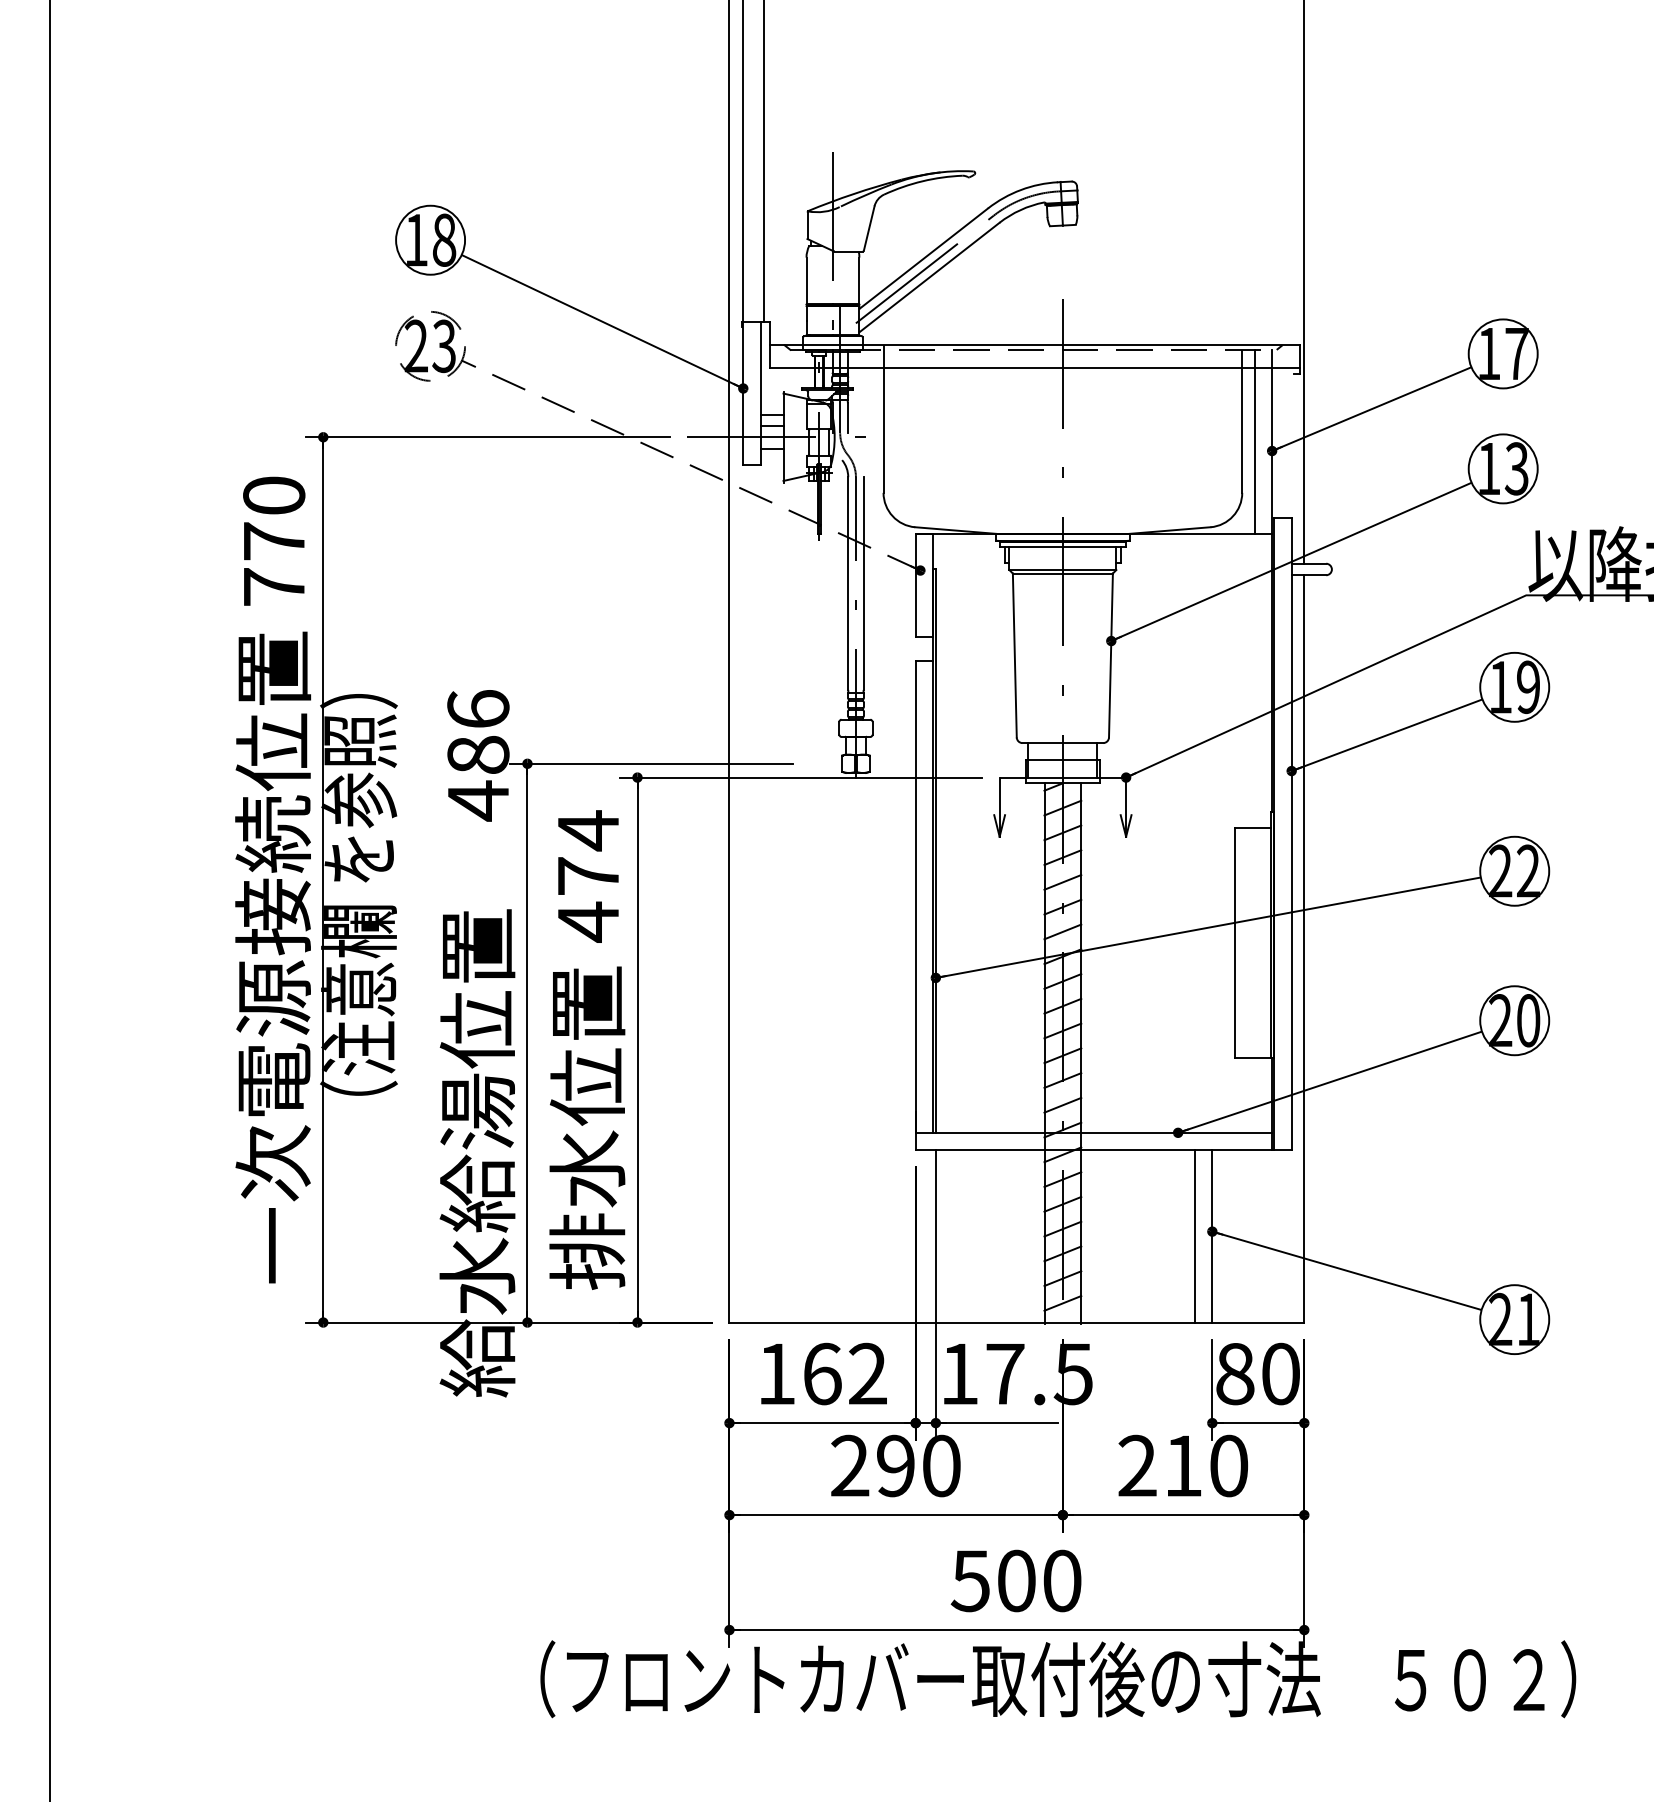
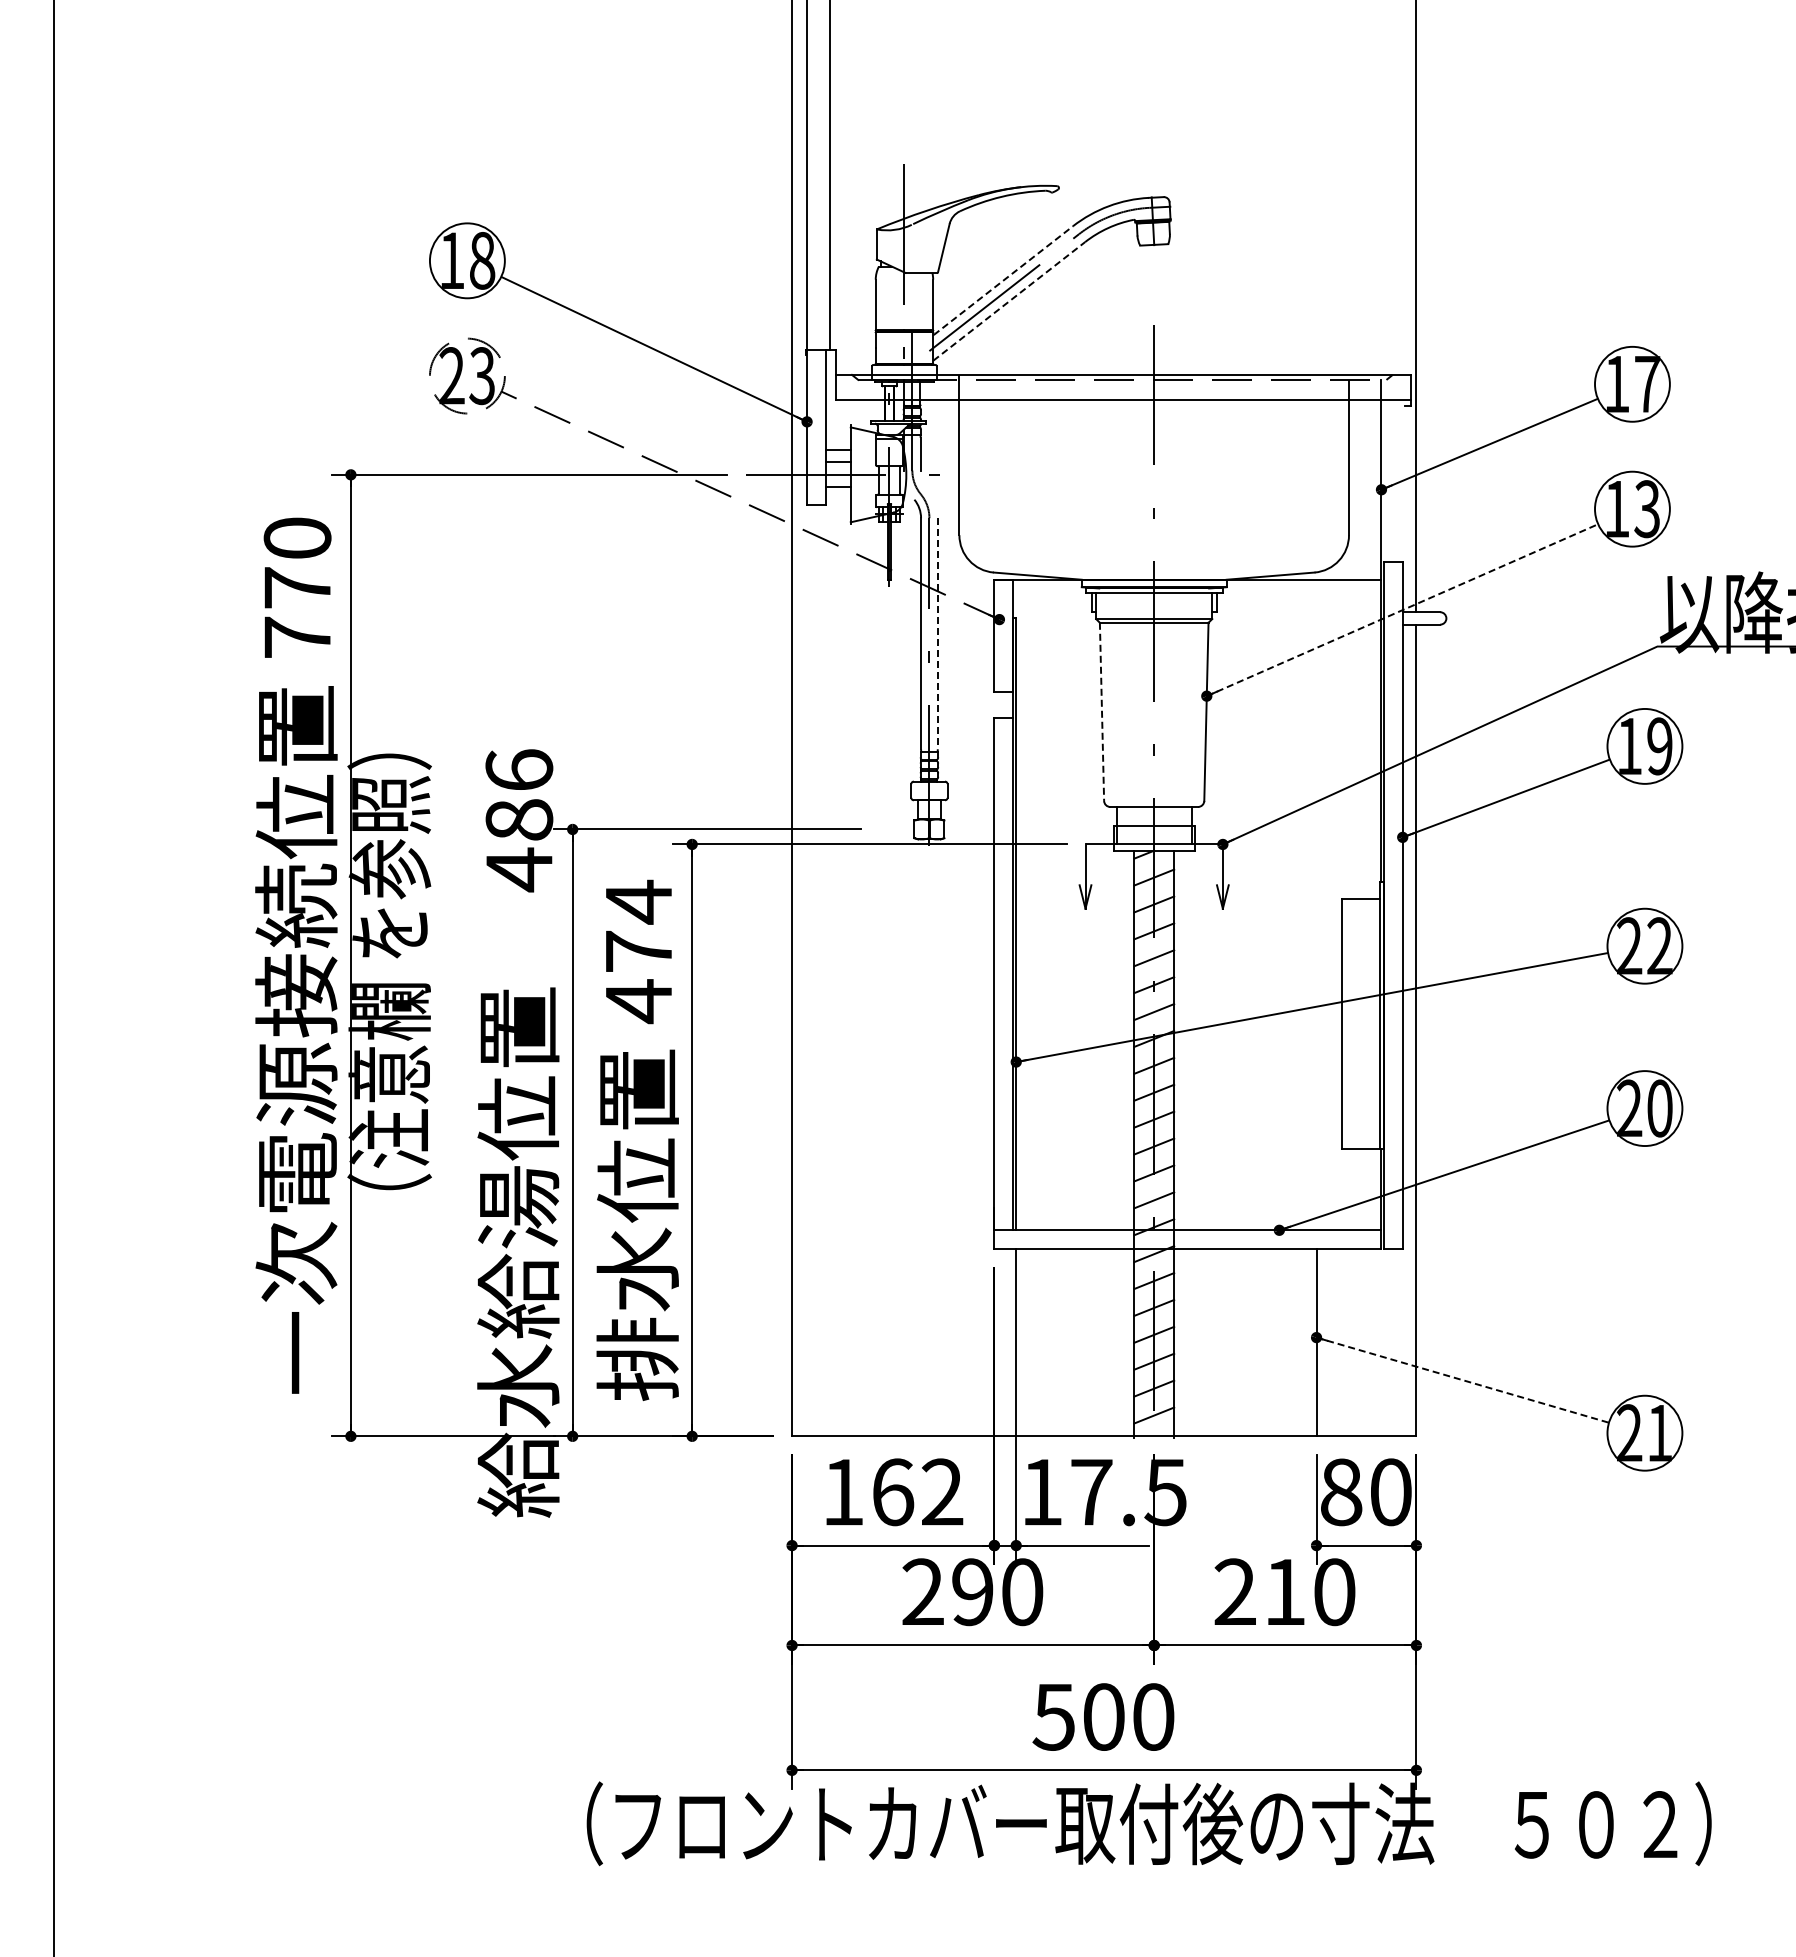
line: (924, 258) -> (1003, 280), solid -> dashed
line: (929, 277) -> (1009, 301), solid -> dashed
line: (1254, 441) -> (1362, 479), removed
line: (1291, 562) -> (1402, 610), solid -> dashed
line: (863, 583) -> (937, 633), solid -> dashed
line: (1015, 656) -> (1102, 712), solid -> dashed
line: (1194, 1236) -> (1297, 1342), removed
line: (1347, 1271) -> (1463, 1380), solid -> dashed

